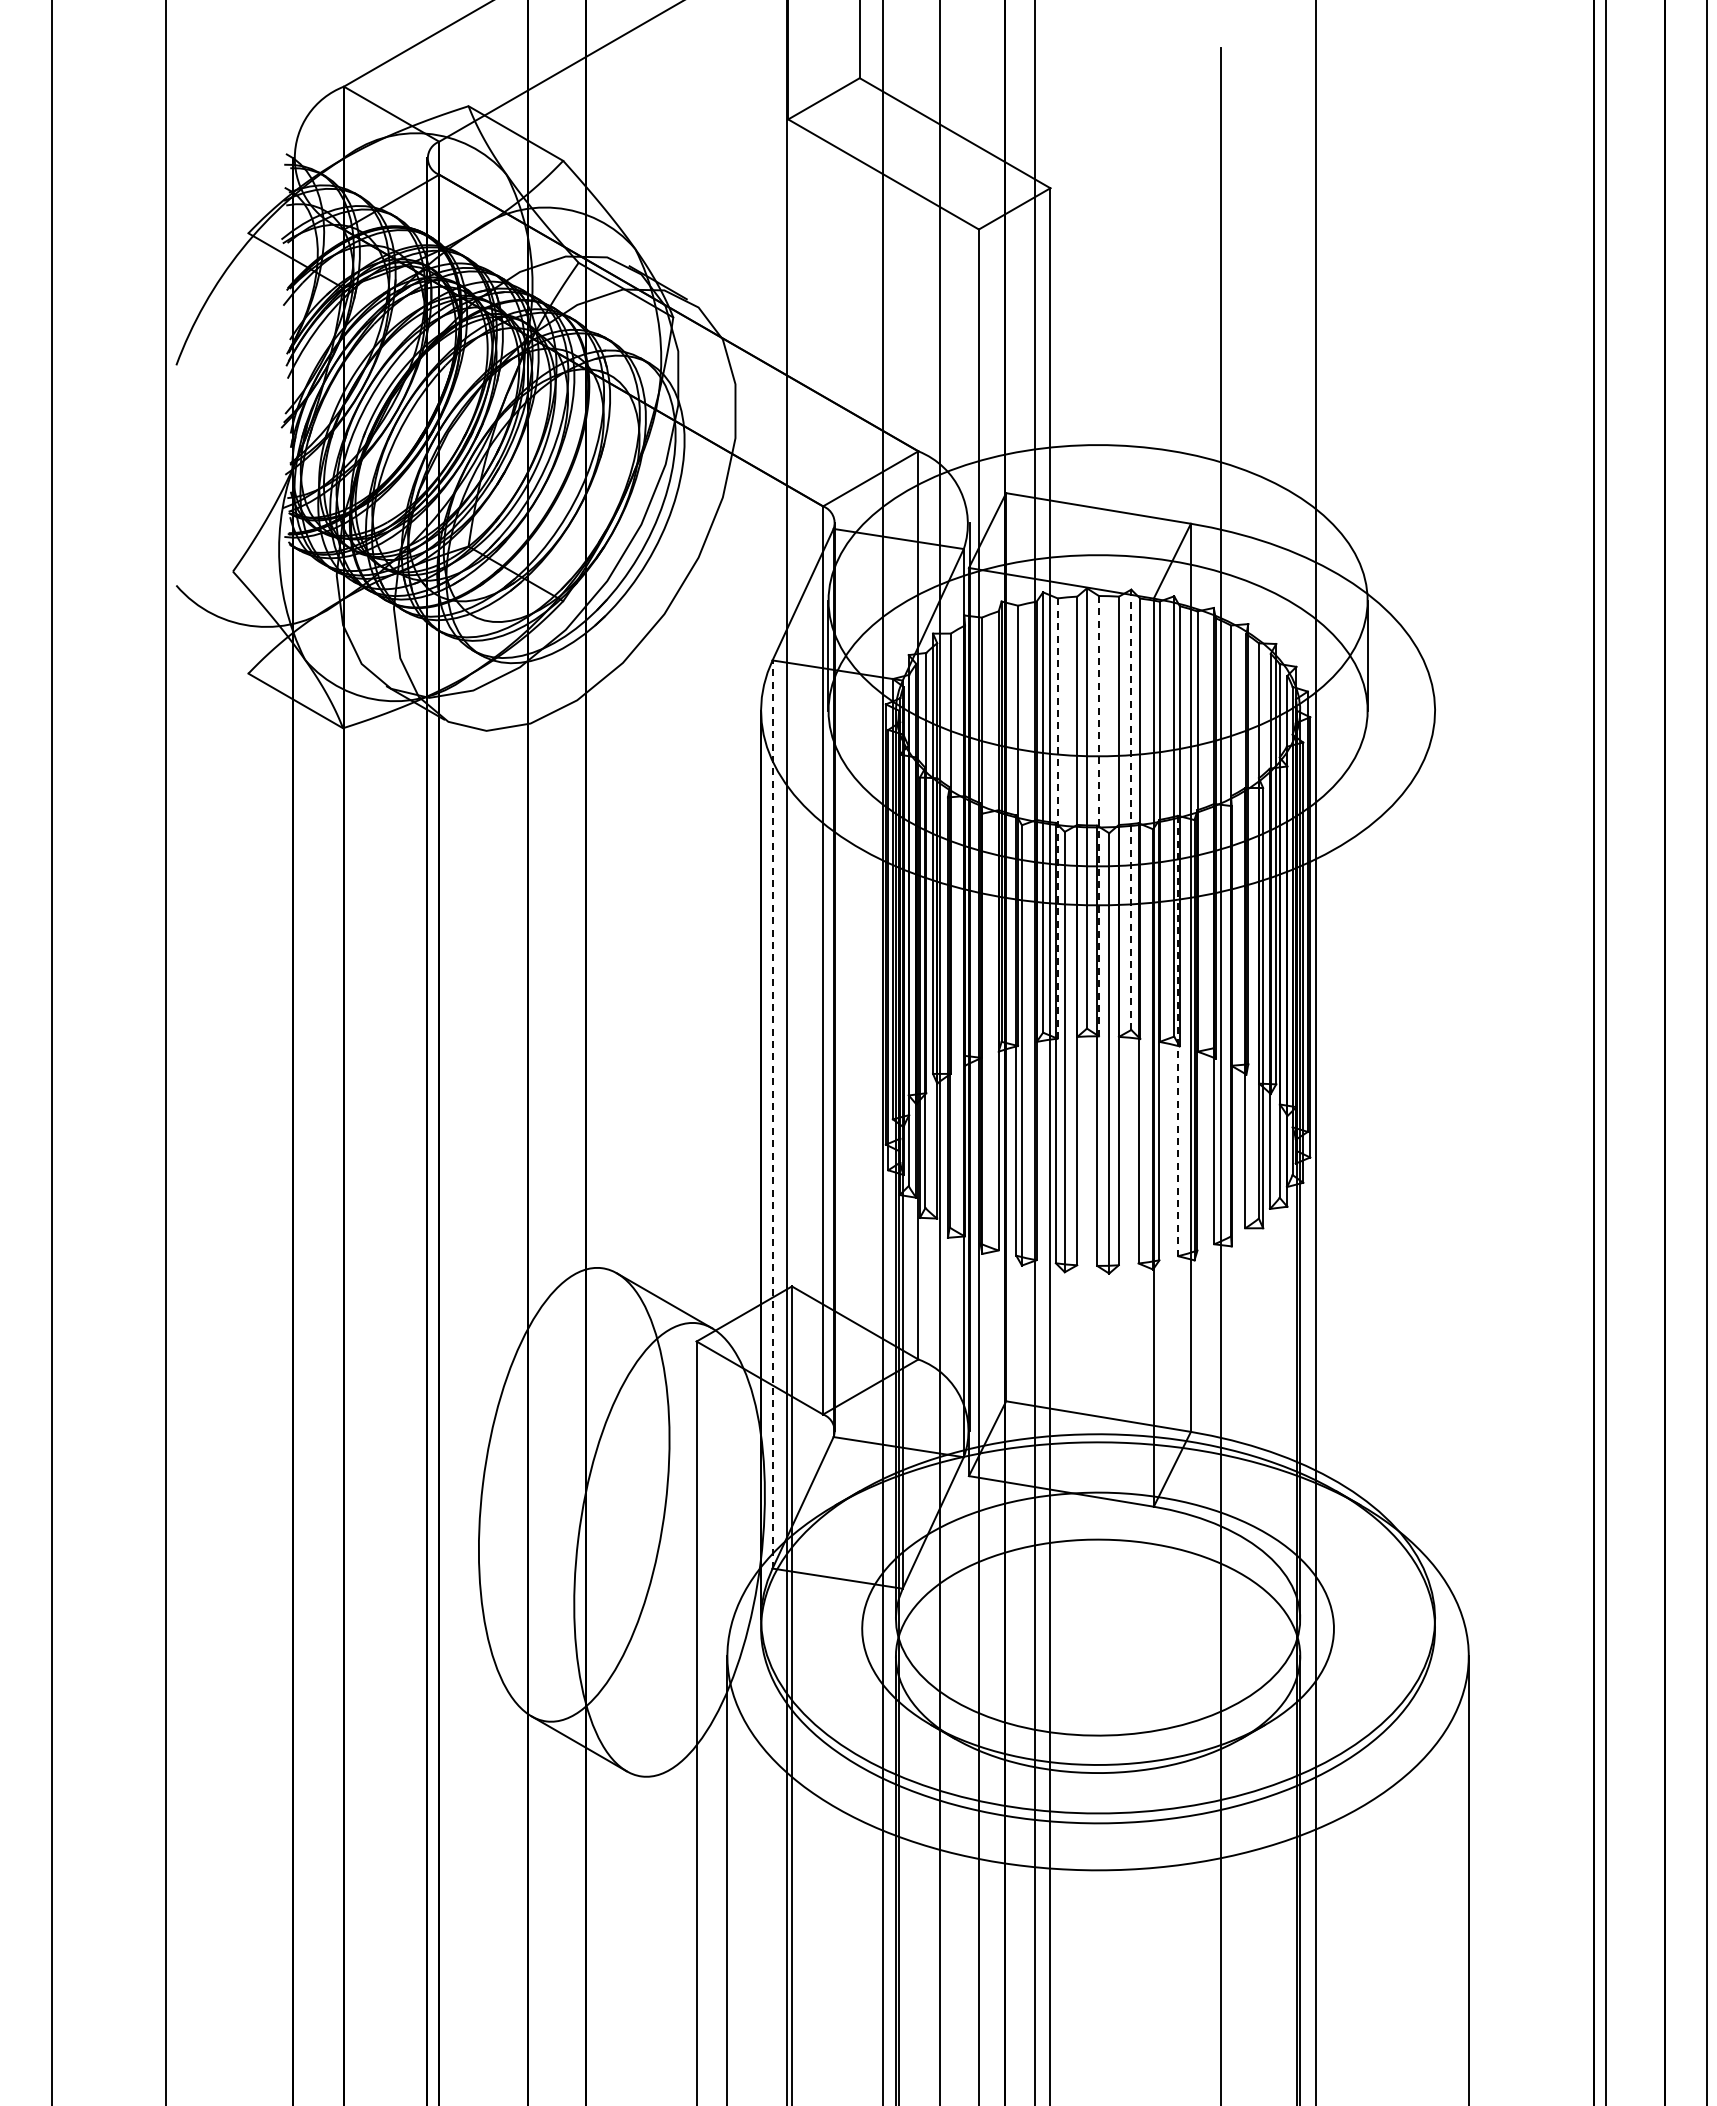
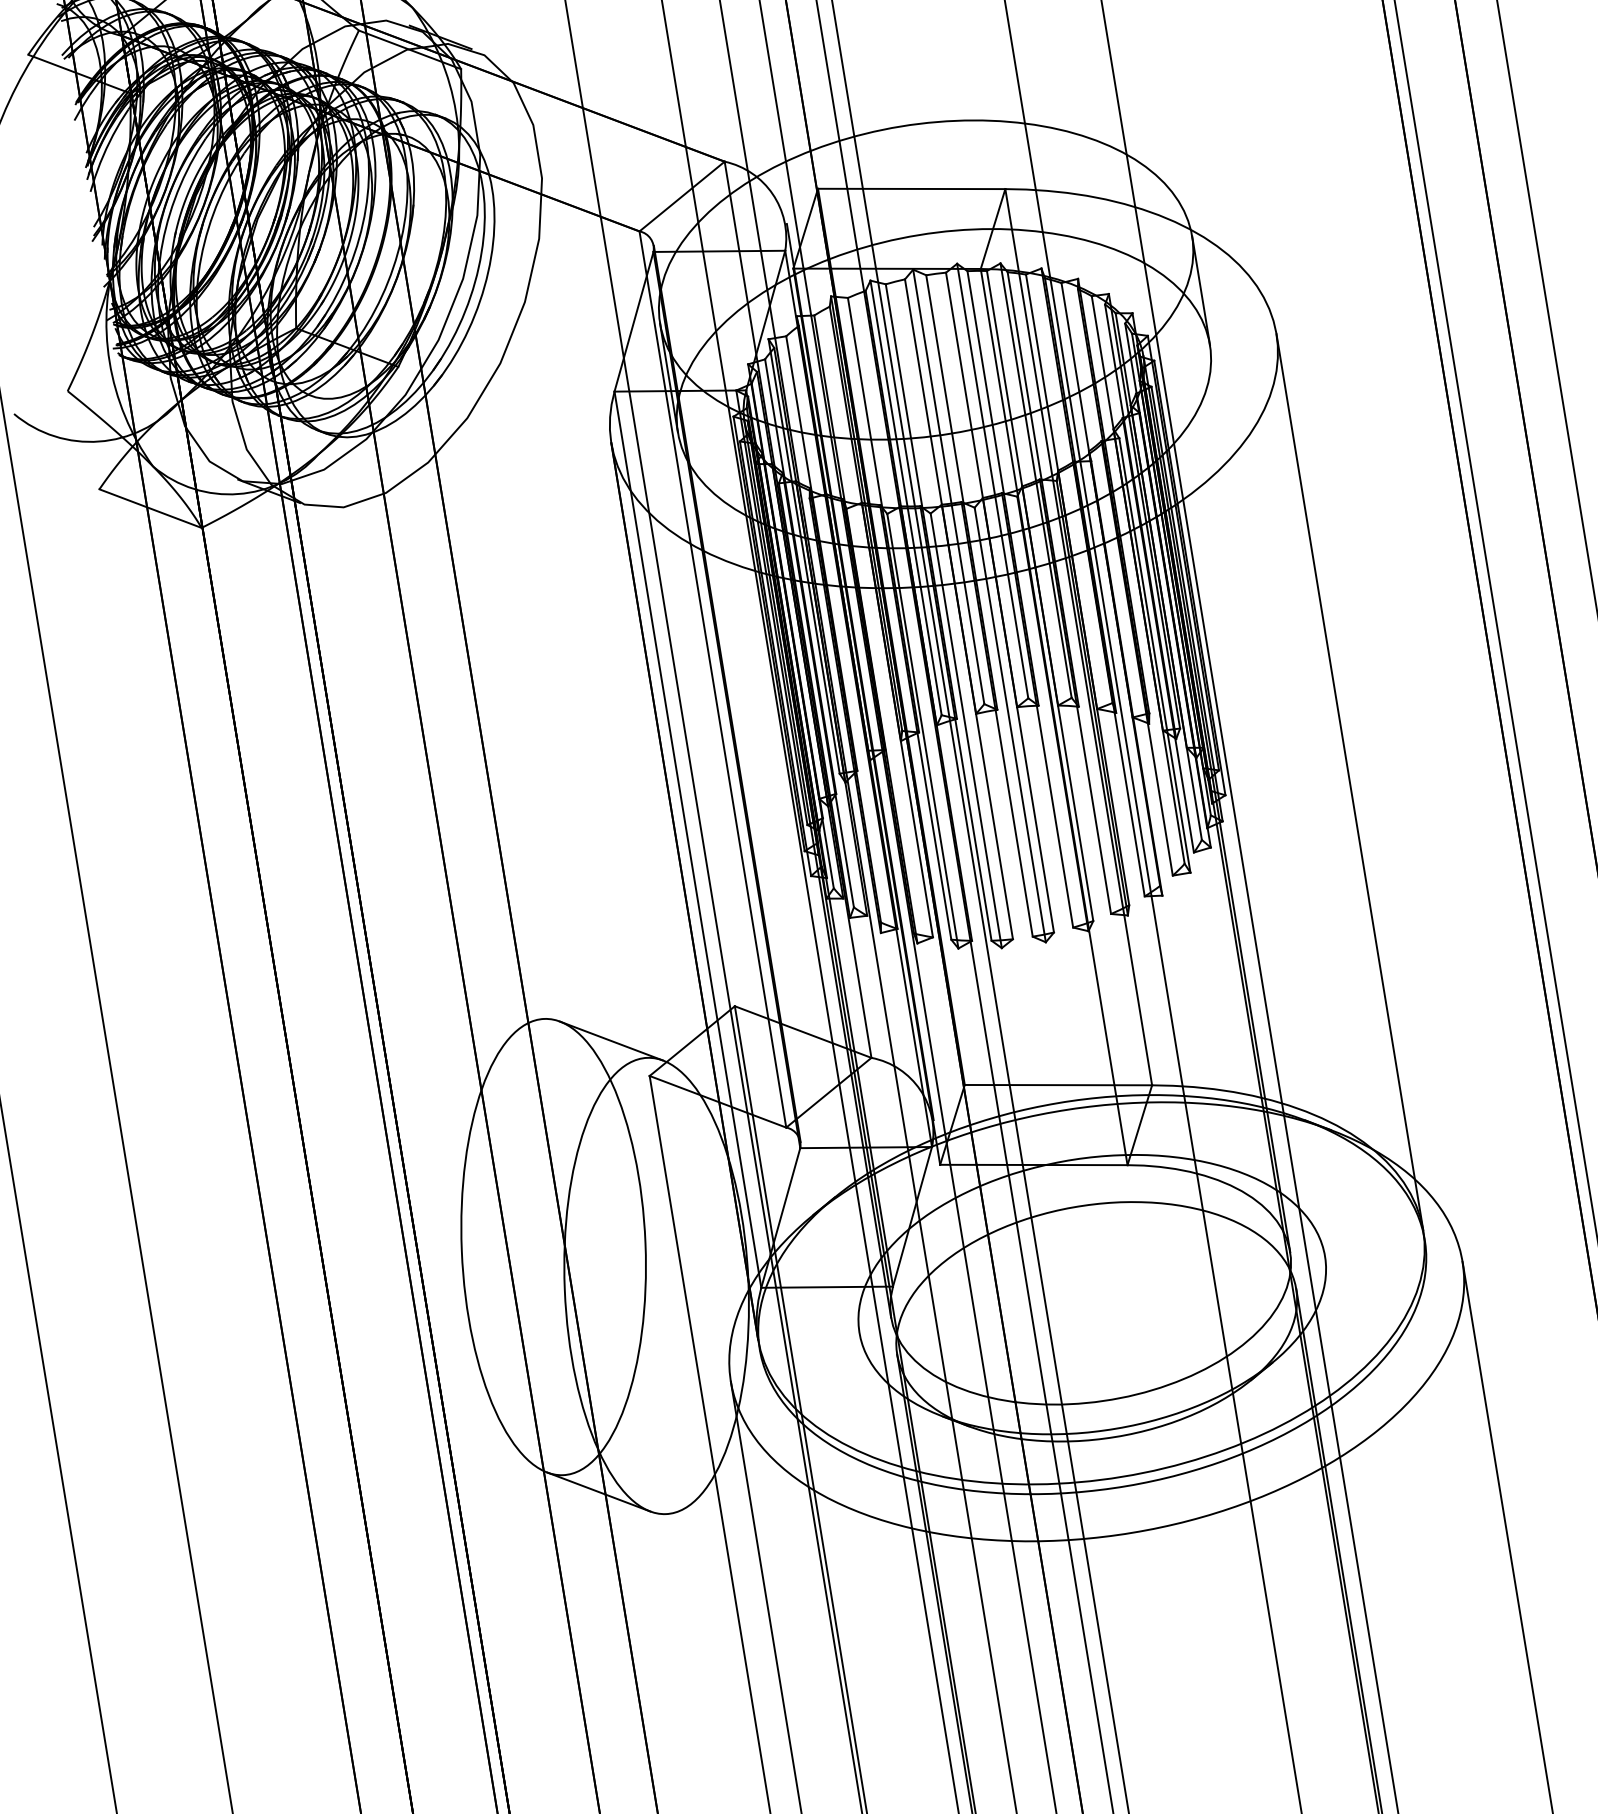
line: (1131, 809) -> (992, 480), dashed -> solid
line: (1098, 816) -> (961, 492), dashed -> solid
line: (1057, 819) -> (921, 502), dashed -> solid
line: (1178, 1036) -> (1075, 697), dashed -> solid
line: (772, 1114) -> (687, 839), dashed -> solid
line: (1435, 1164) -> (1350, 781), added

